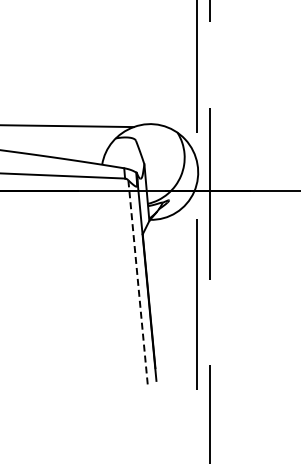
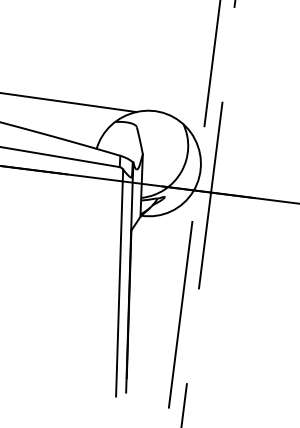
line: (138, 283) -> (119, 283), dashed -> solid

